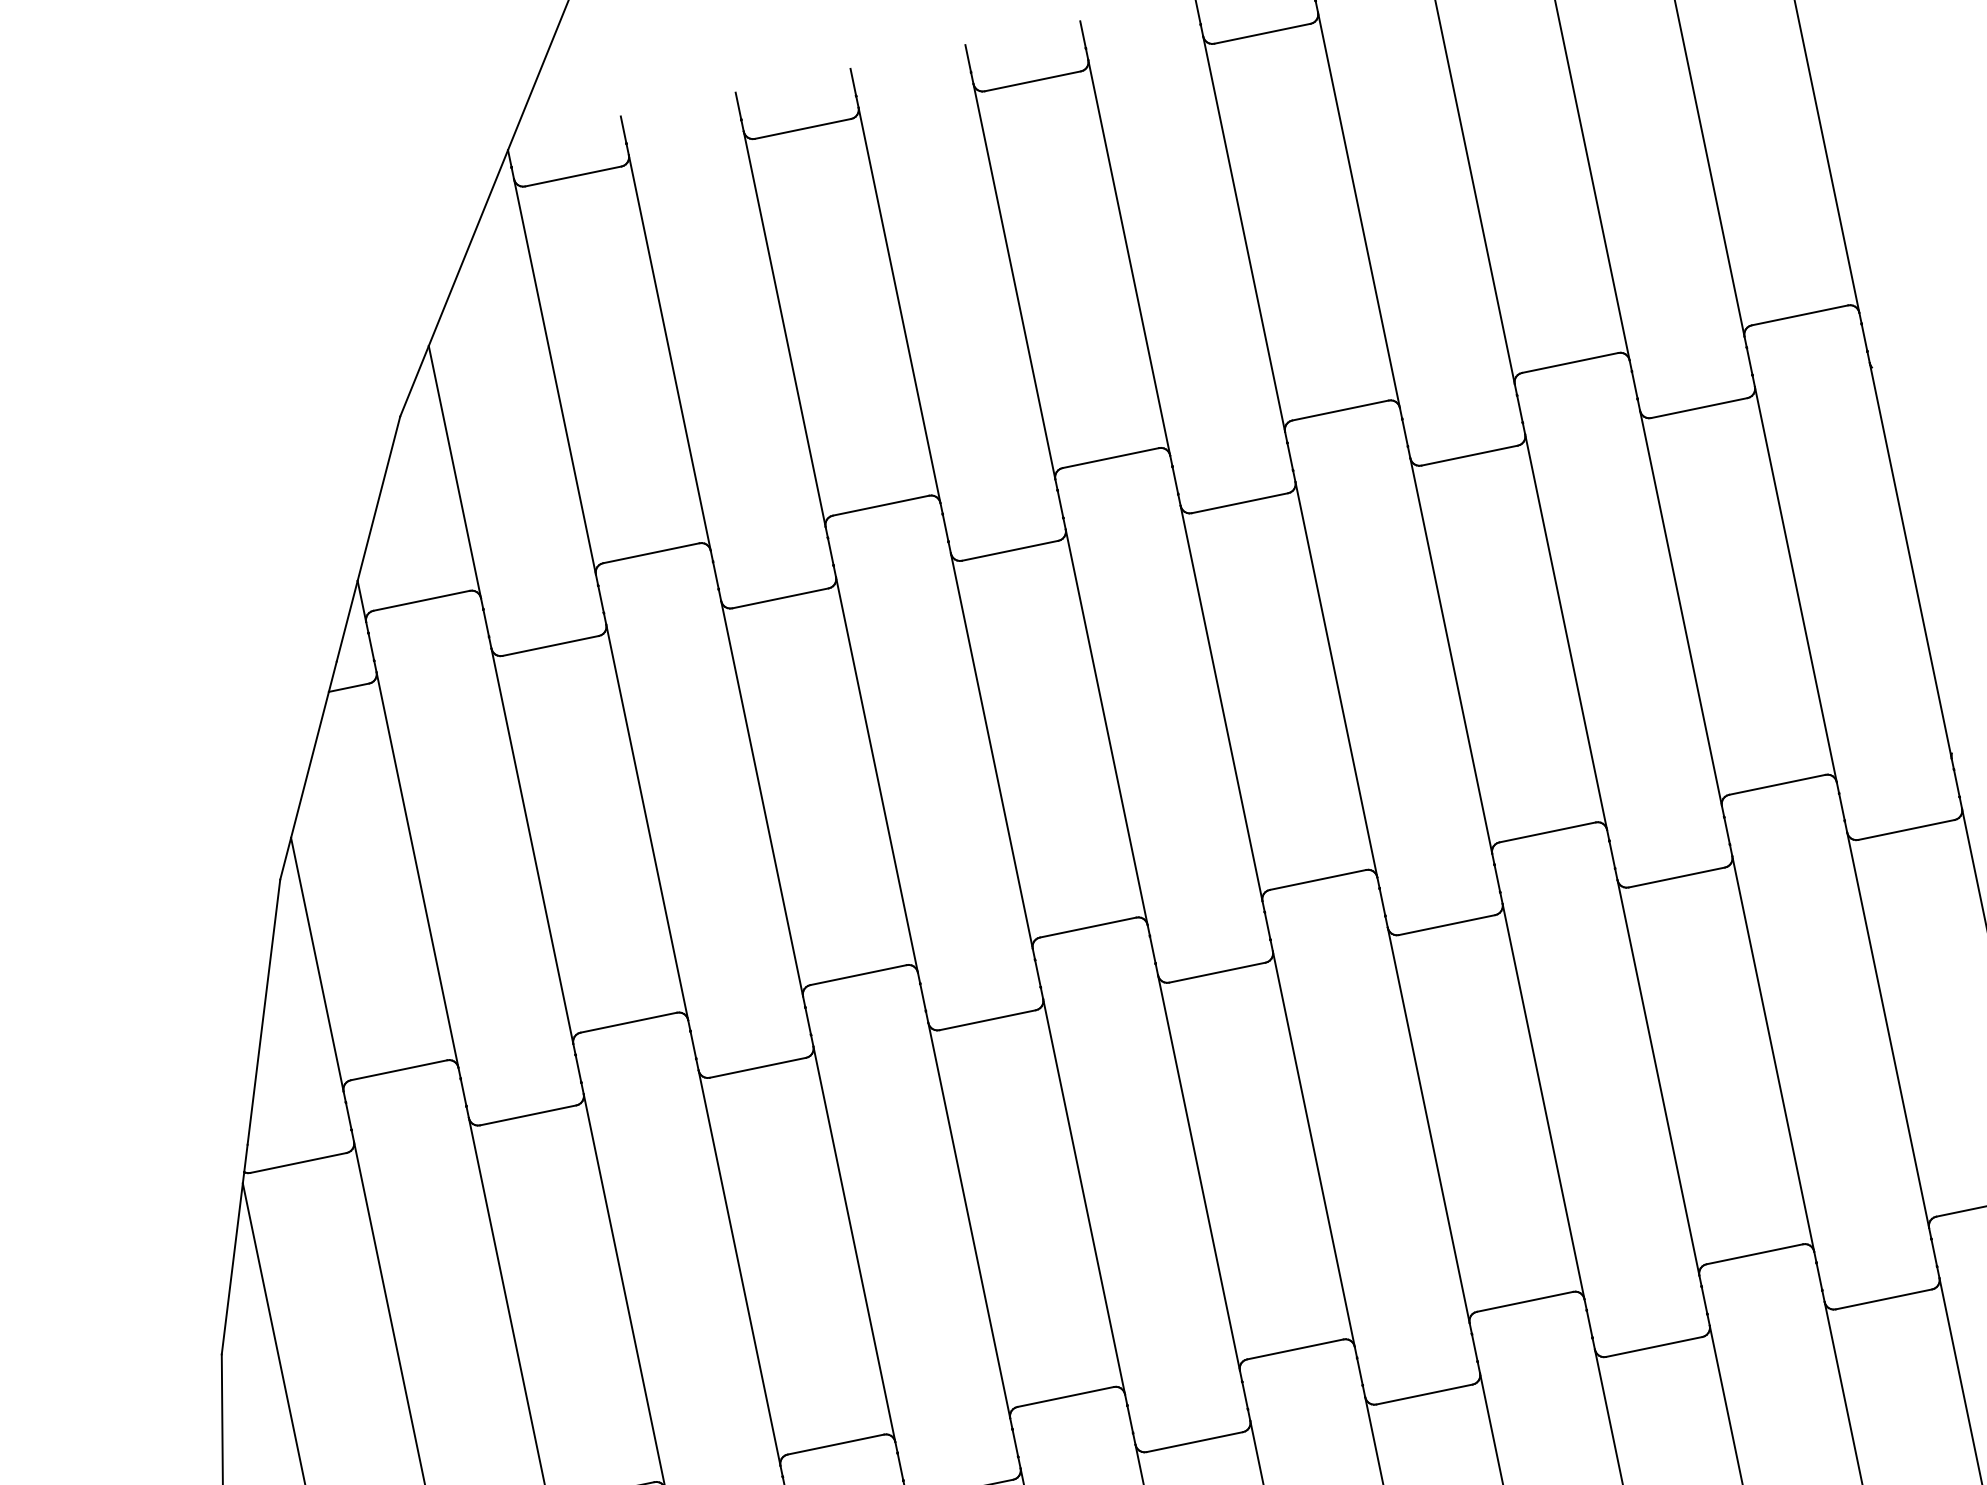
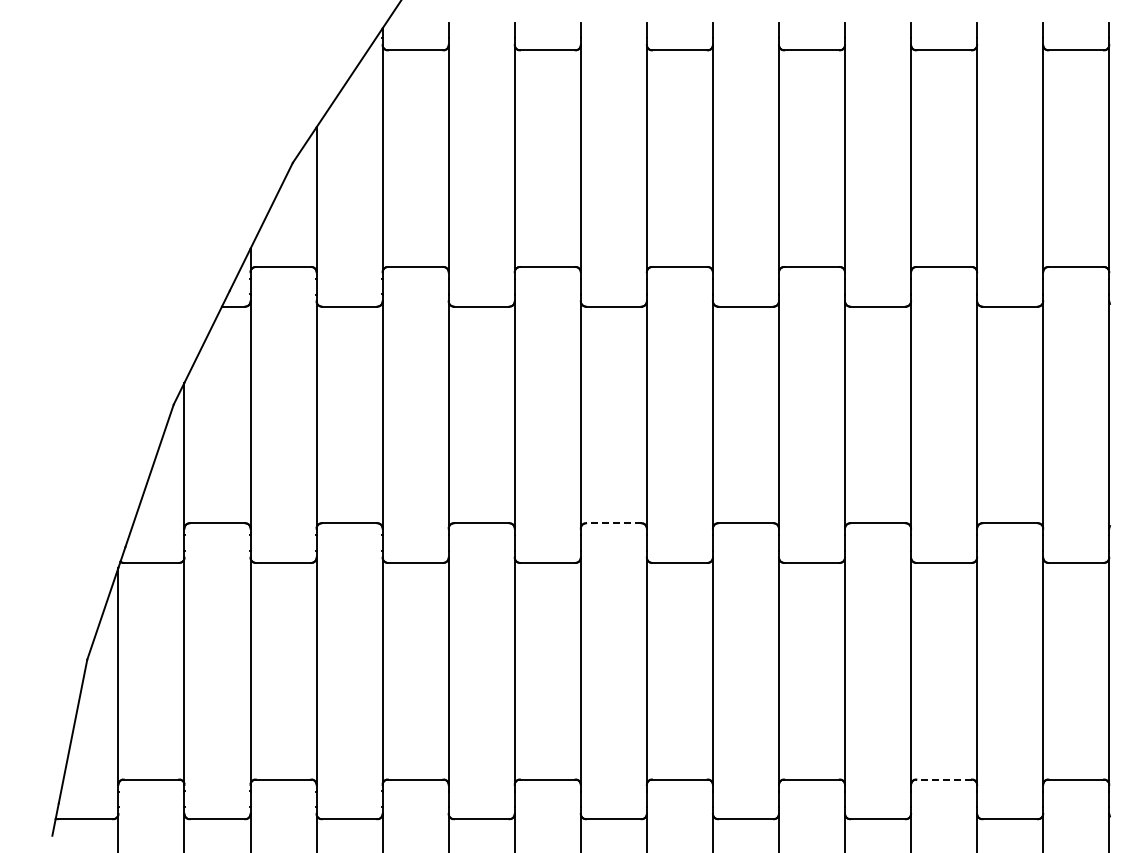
line: (1087, 928) -> (613, 523), solid -> dashed
line: (1755, 1254) -> (944, 779), solid -> dashed

